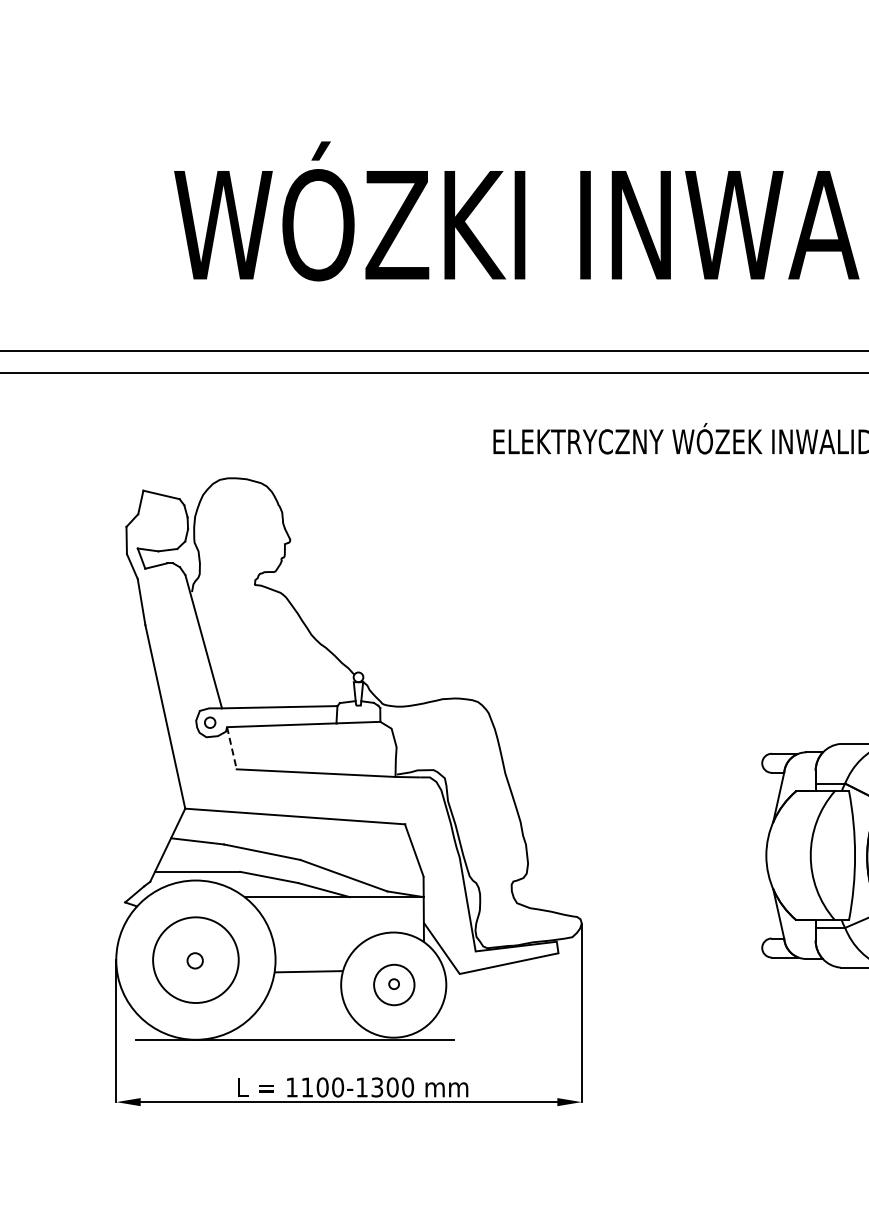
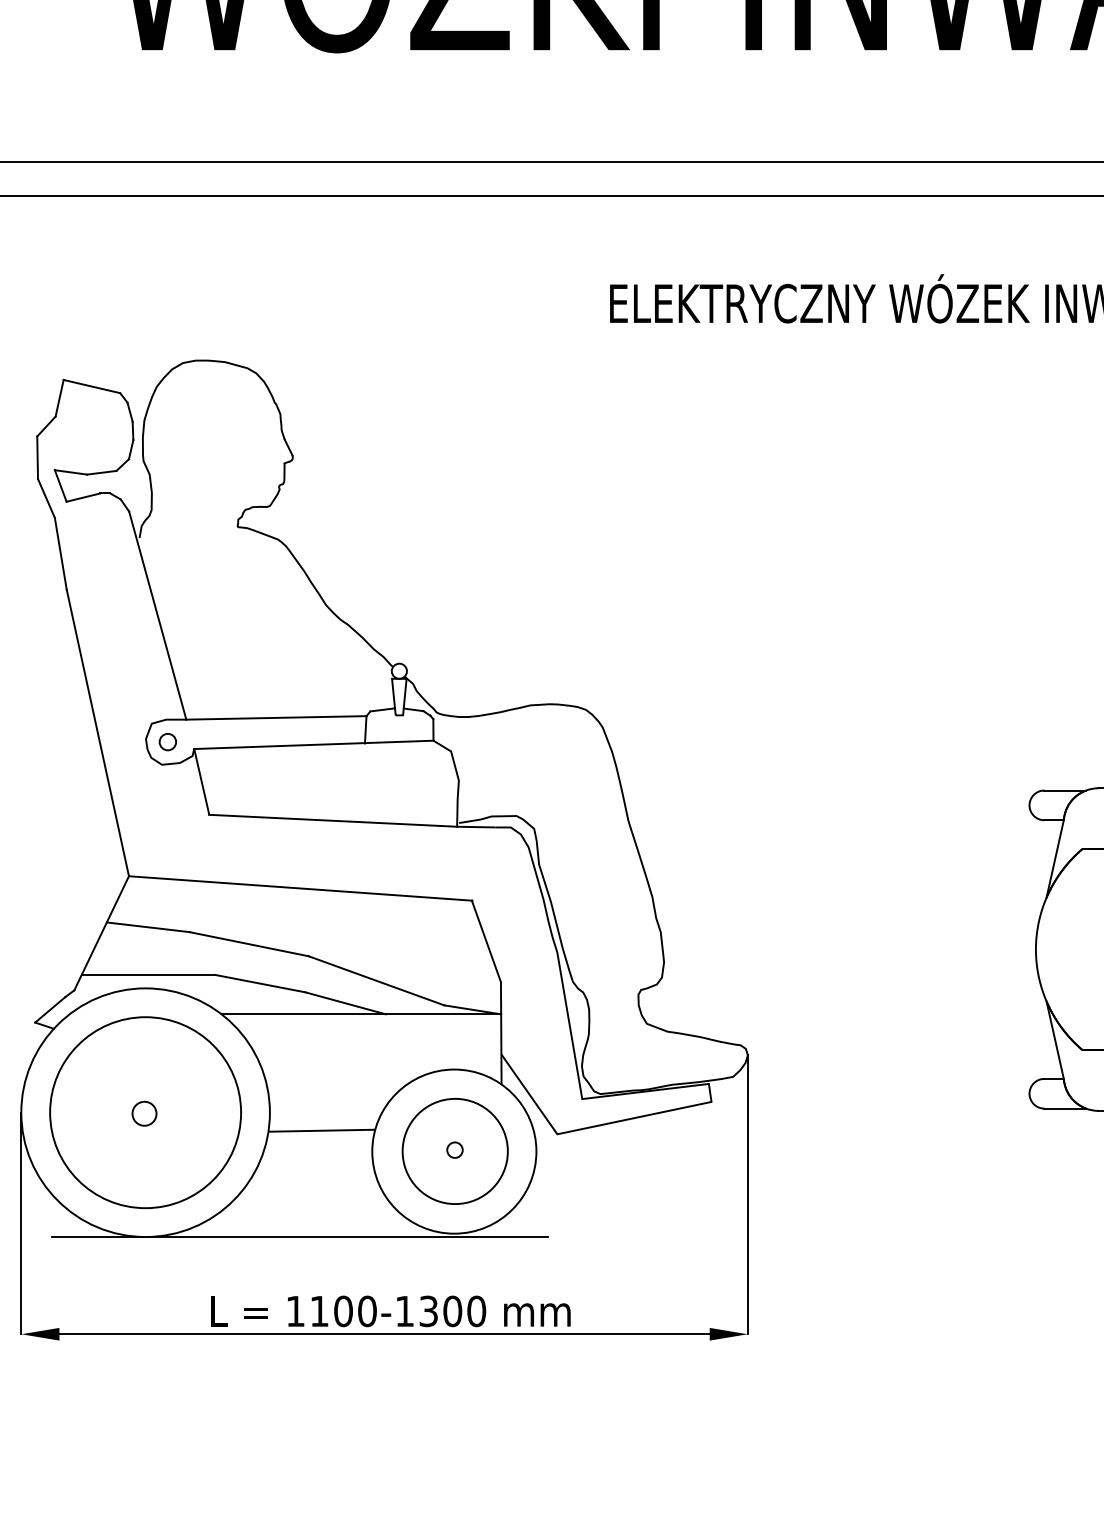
line: (231, 748) -> (201, 782), dashed -> solid
circle: (195, 959) -> (144, 1111), size x1.43
circle: (394, 984) -> (455, 1150), size x1.67

